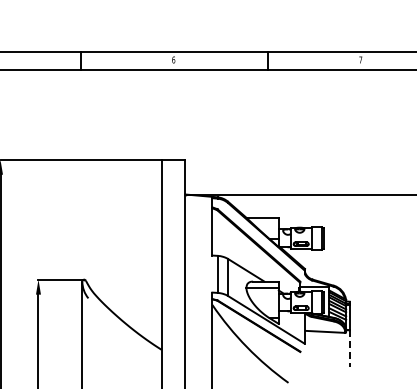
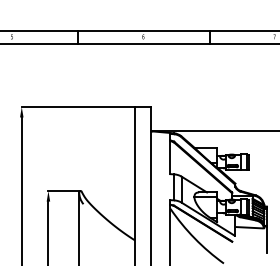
line: (349, 348) -> (266, 239), dashed -> solid

